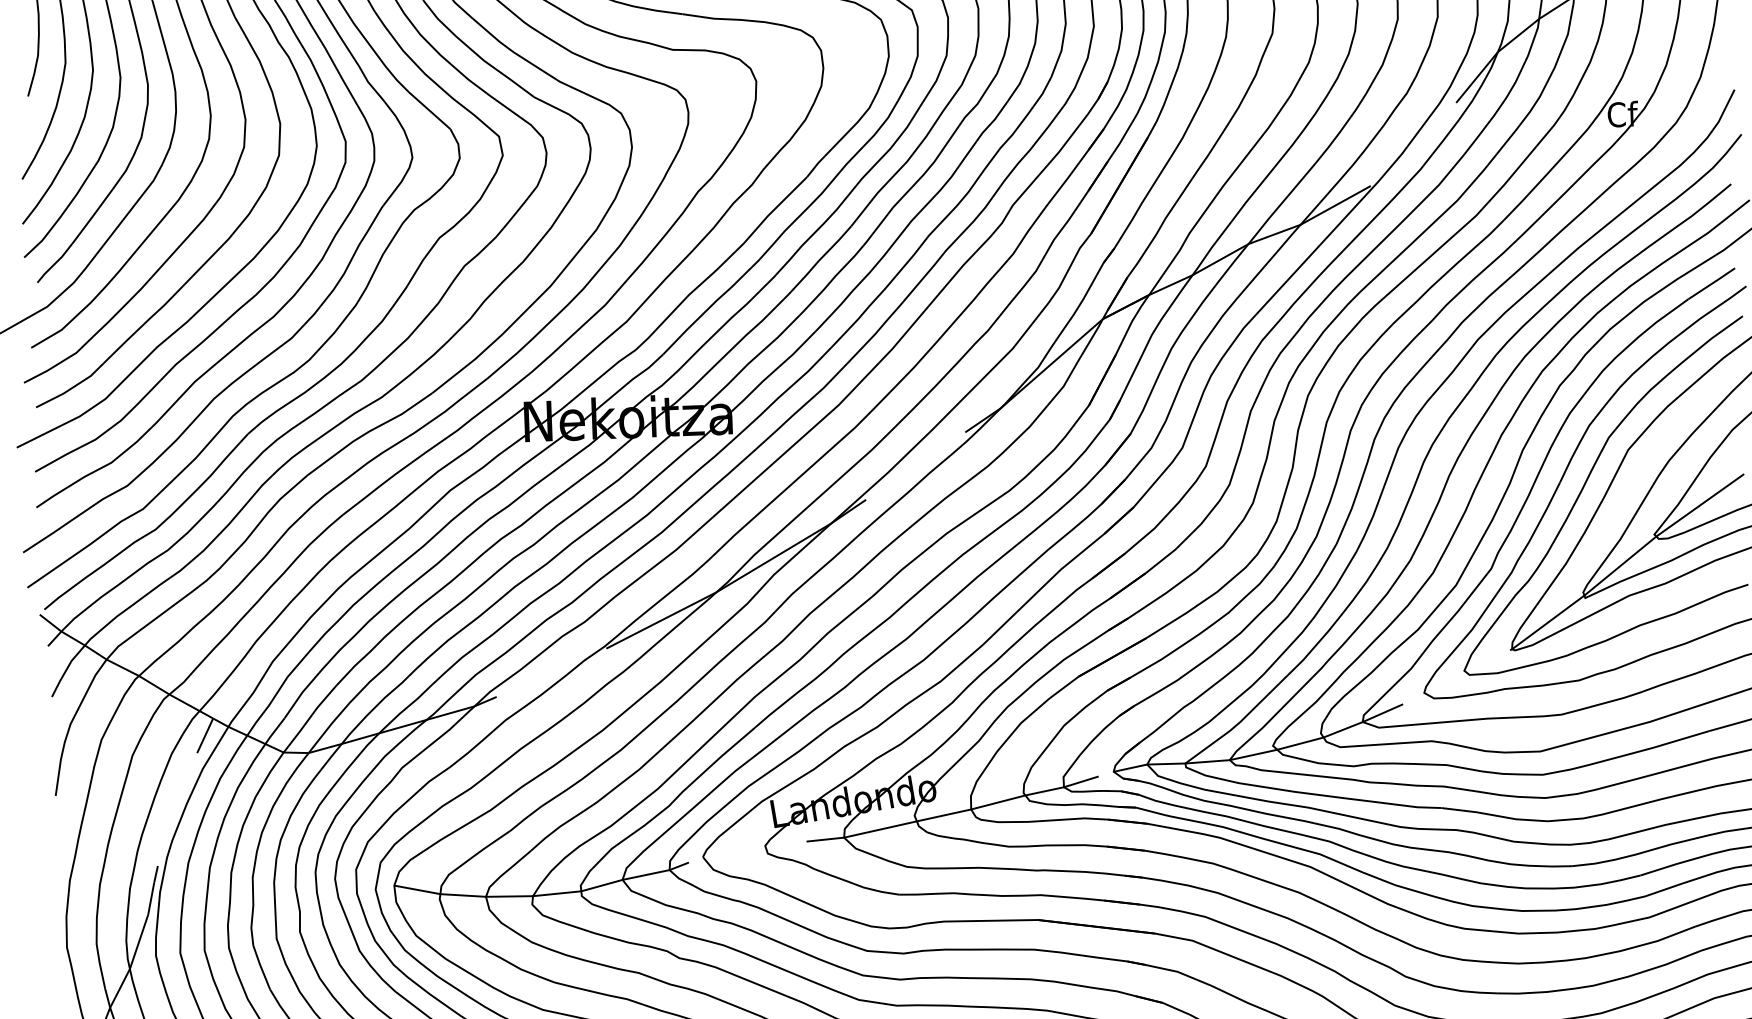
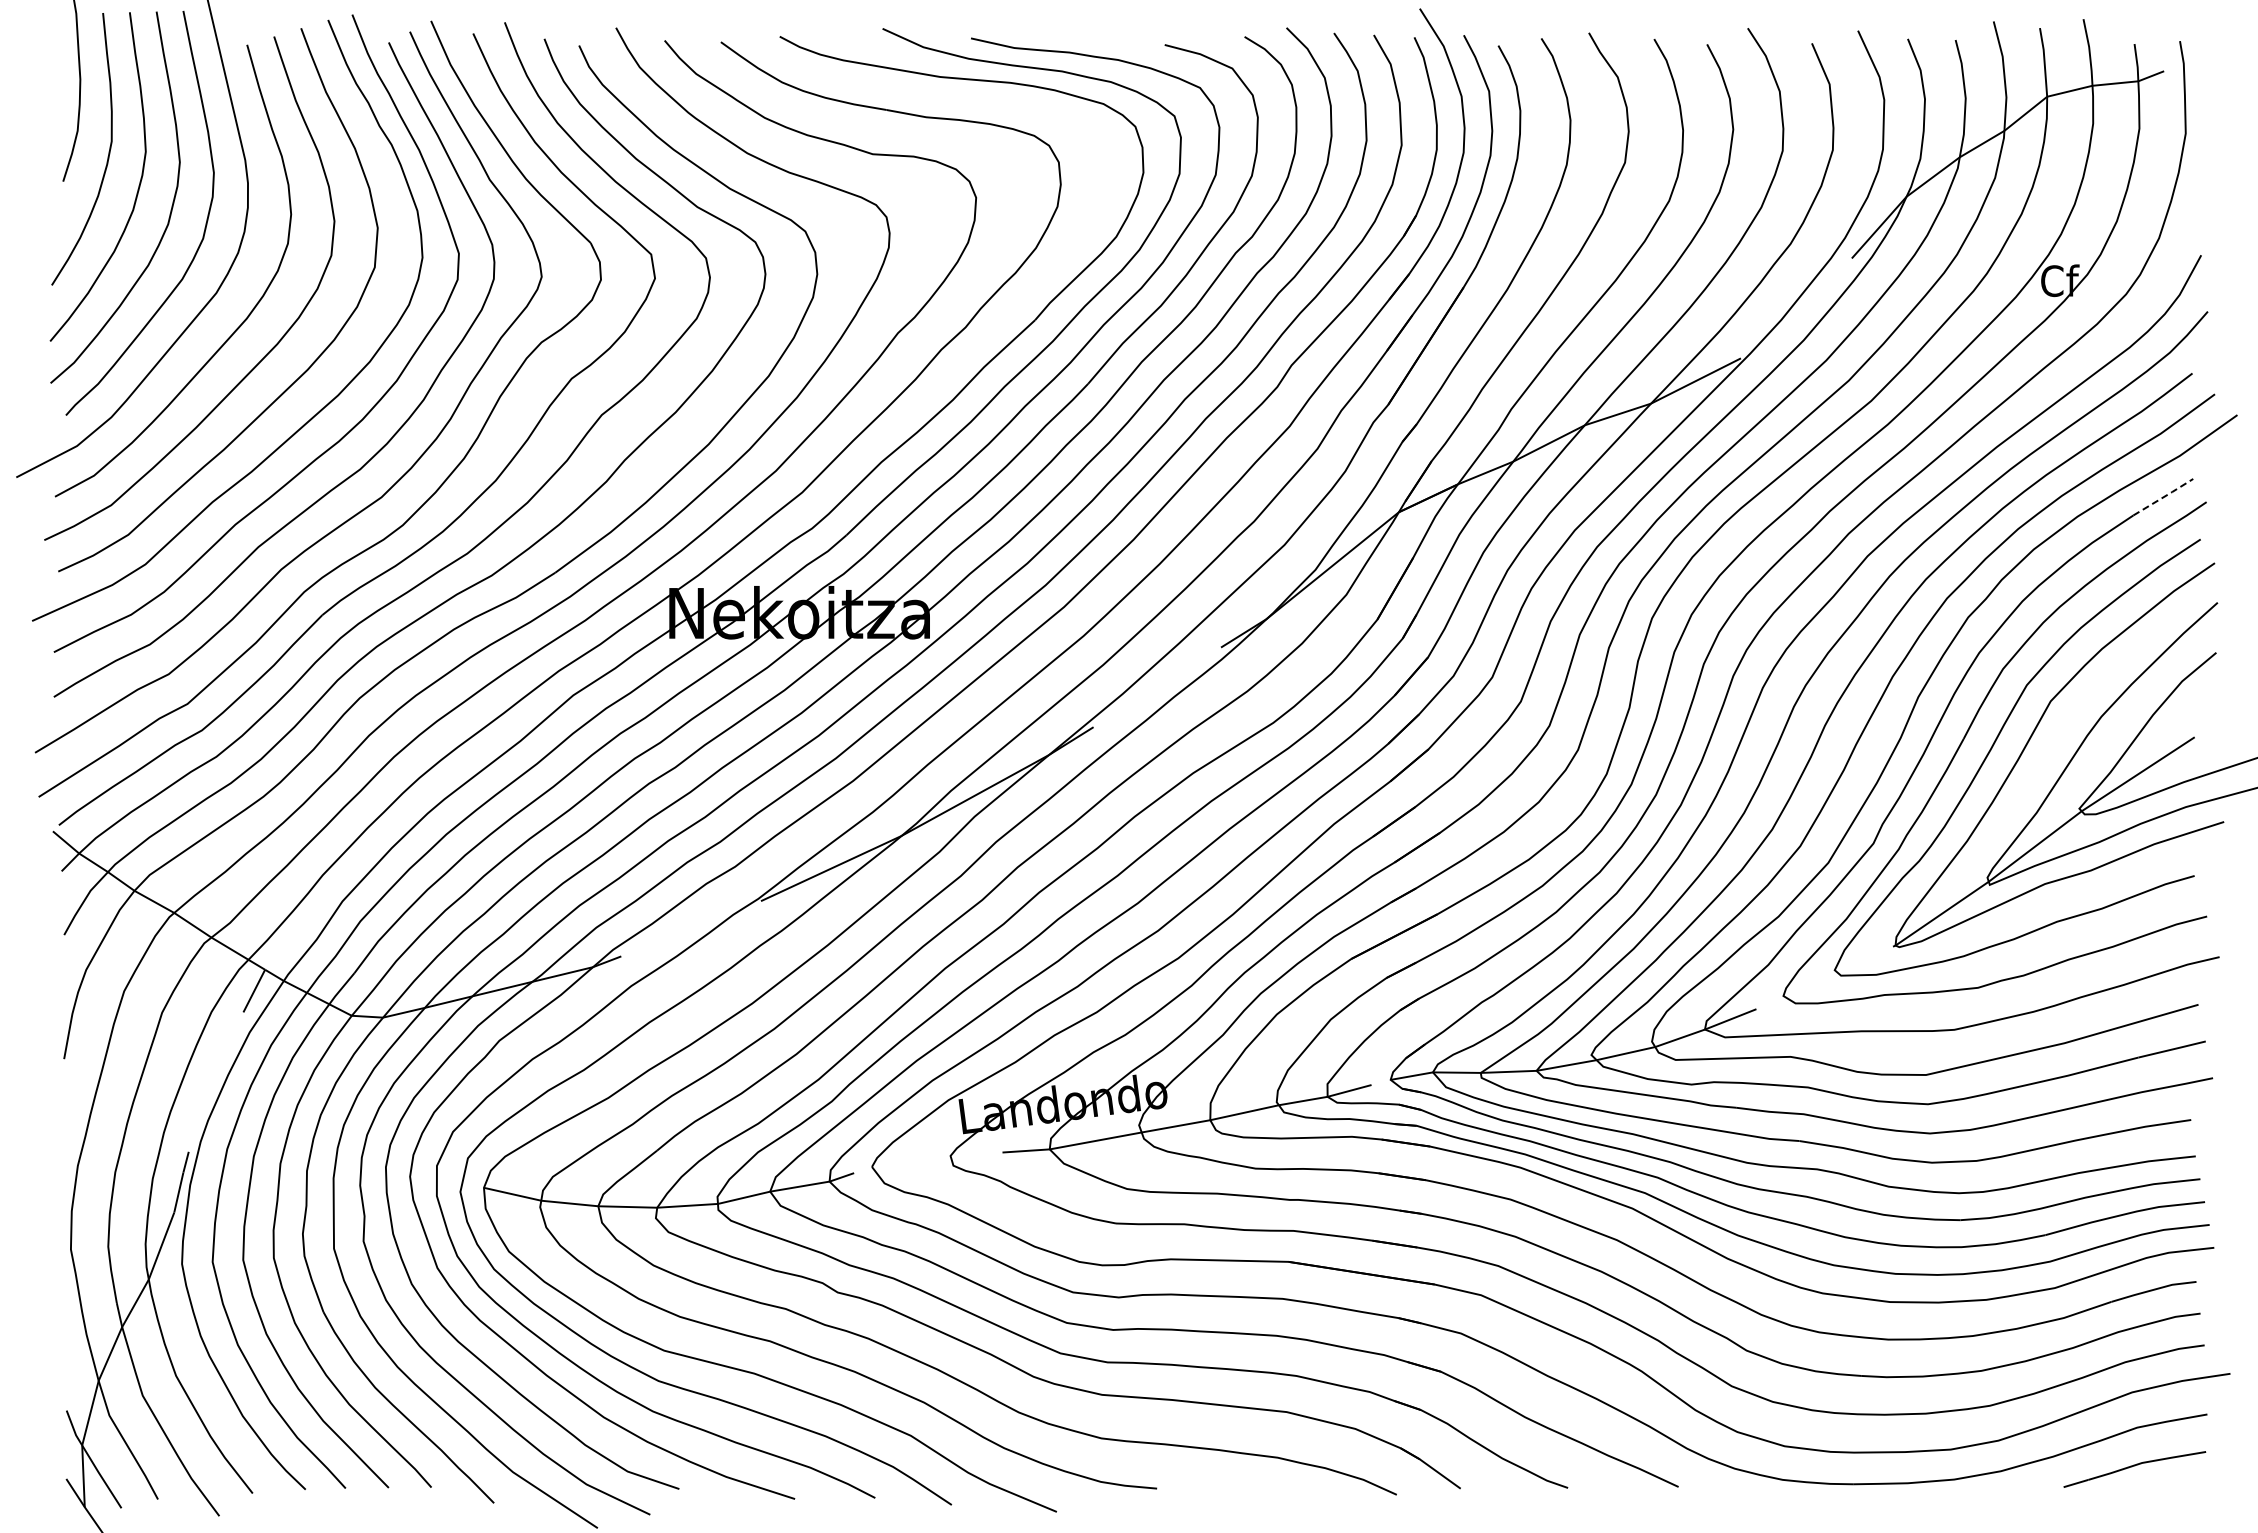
line: (1711, 283) -> (2163, 497), solid -> dashed

